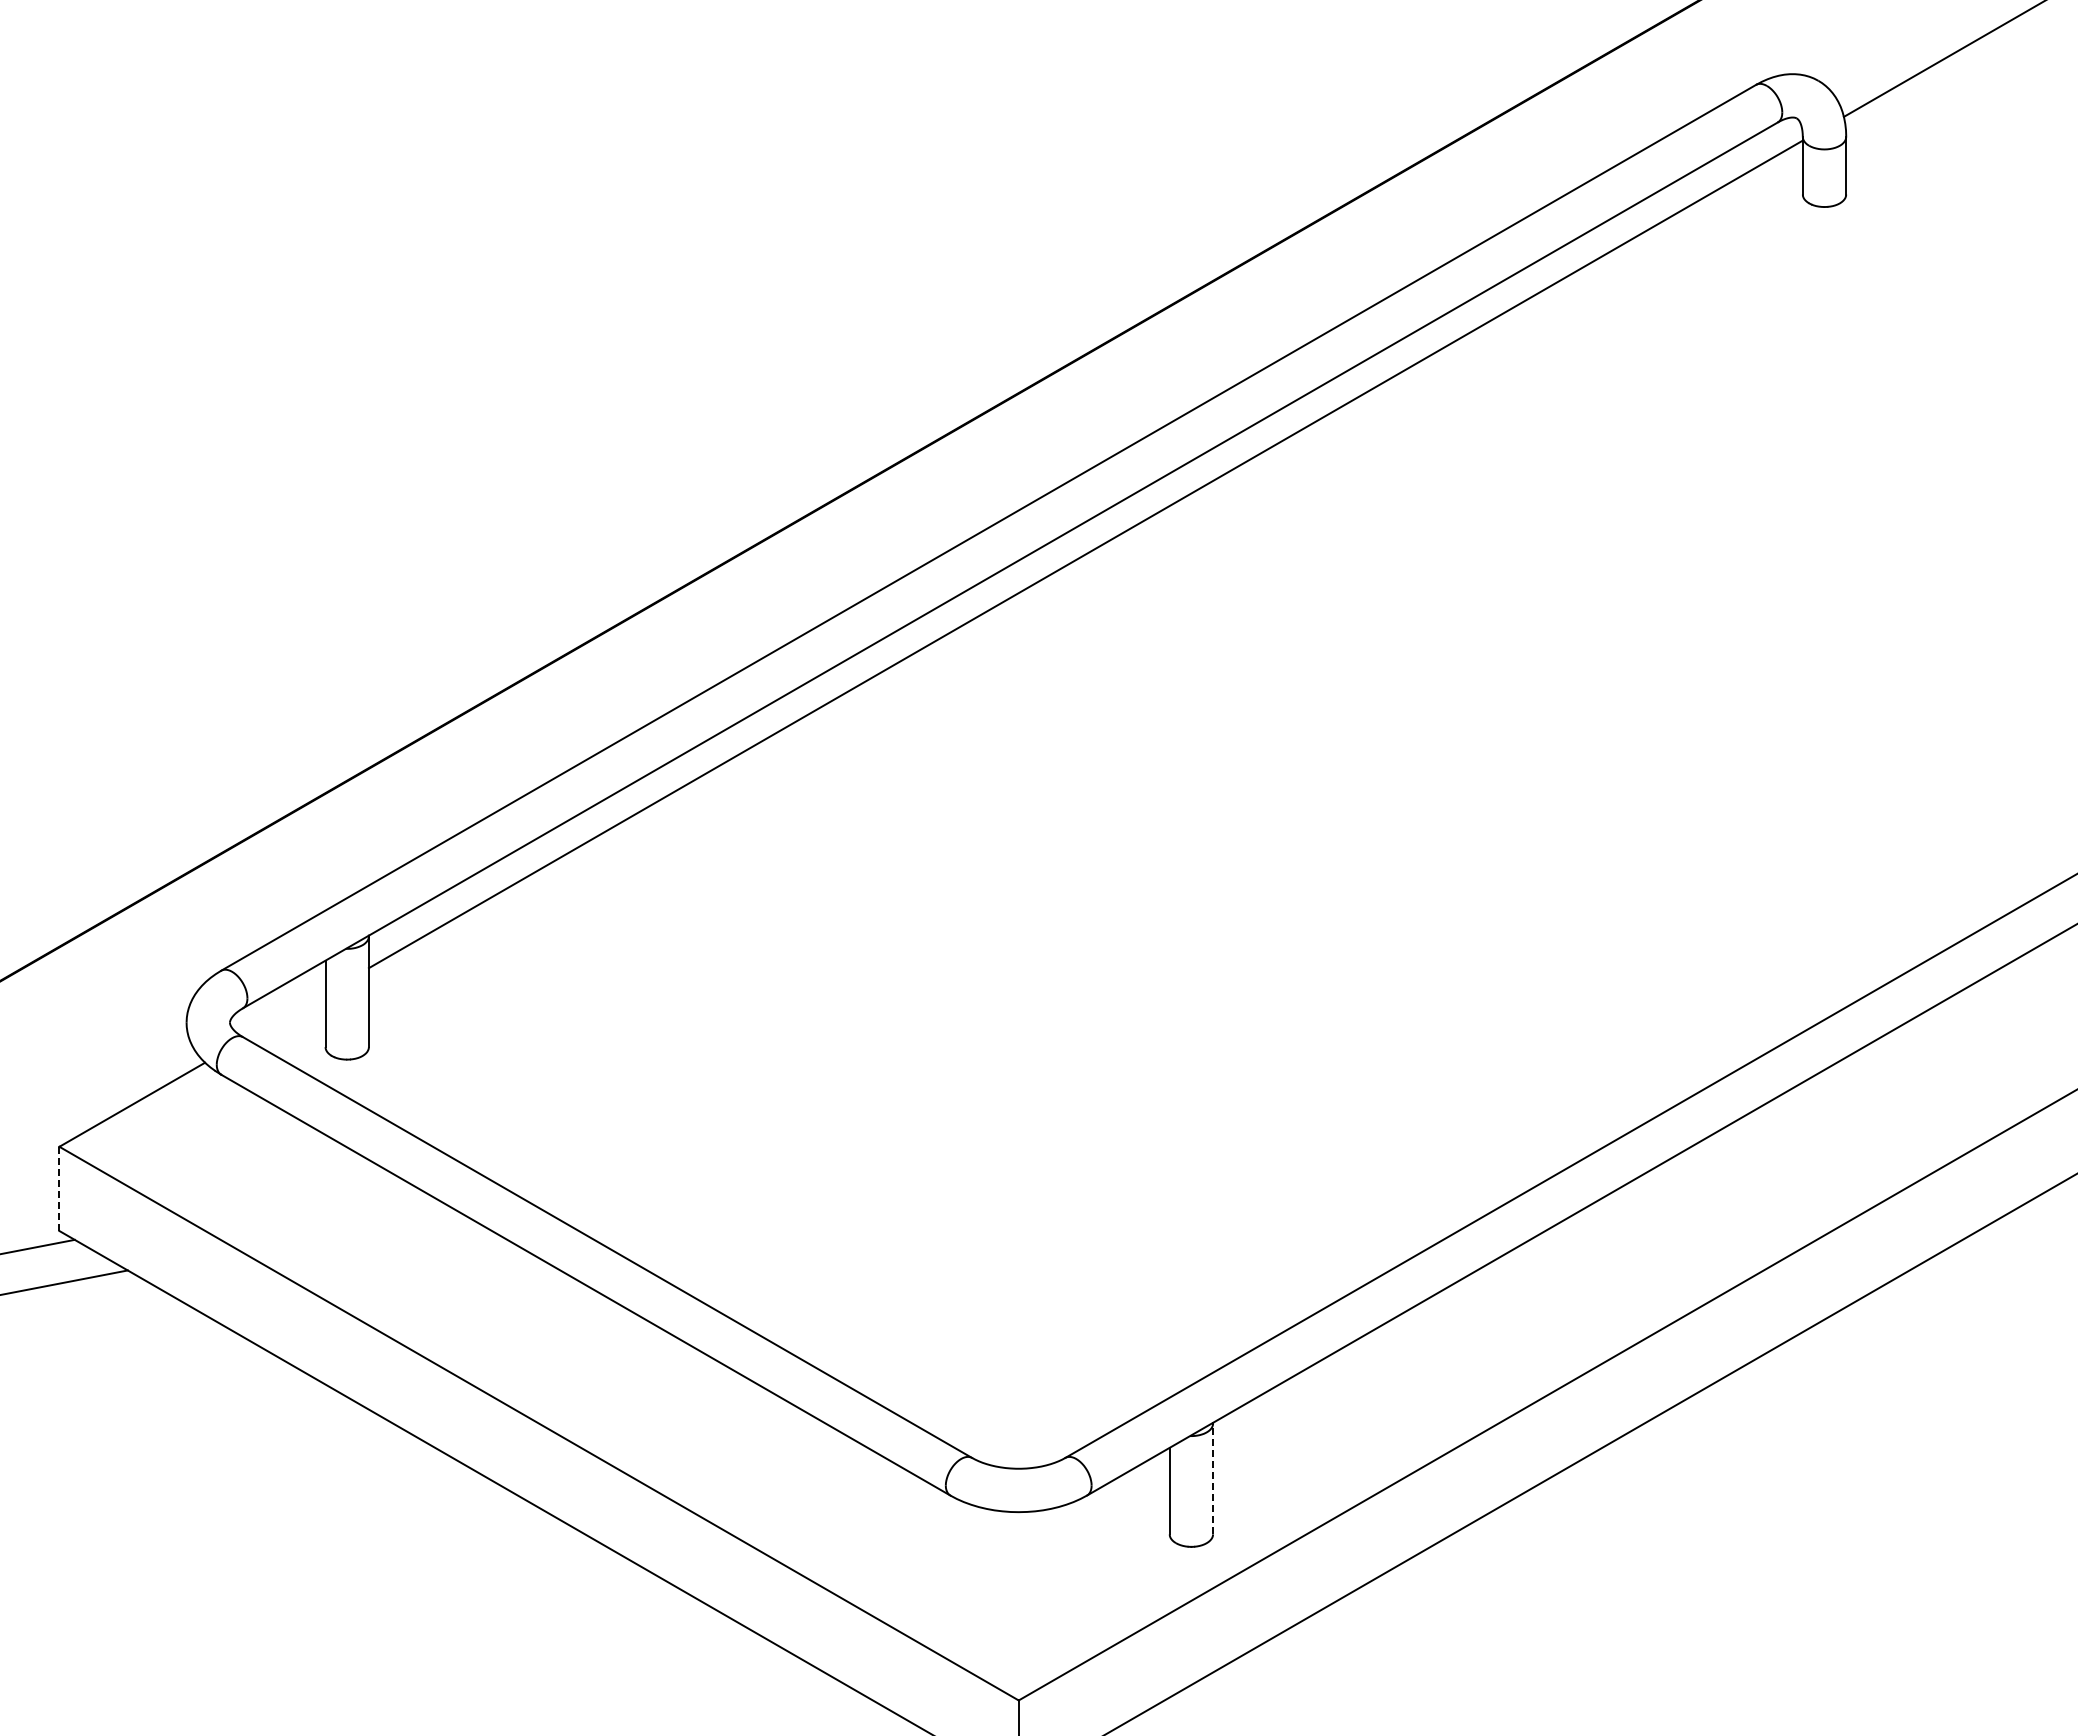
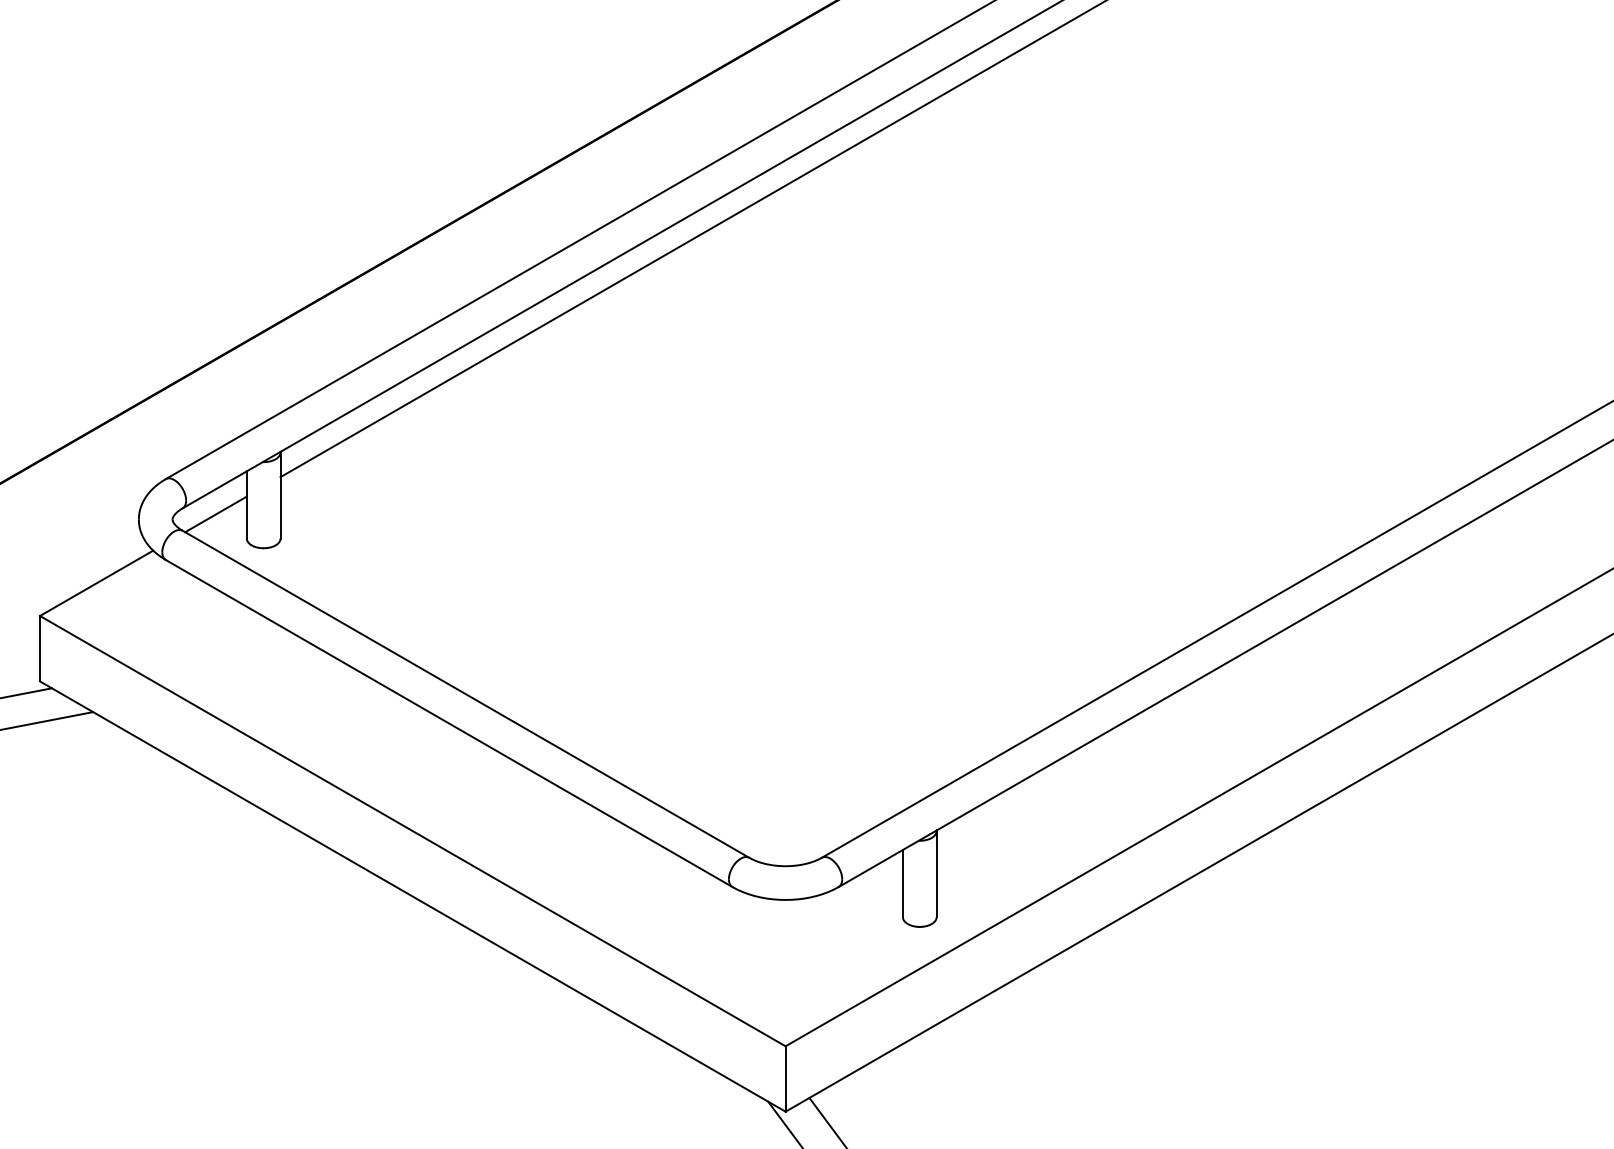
line: (285, 1016) -> (215, 514), added
line: (59, 1188) -> (40, 648), dashed -> solid
line: (1213, 1478) -> (936, 873), dashed -> solid

